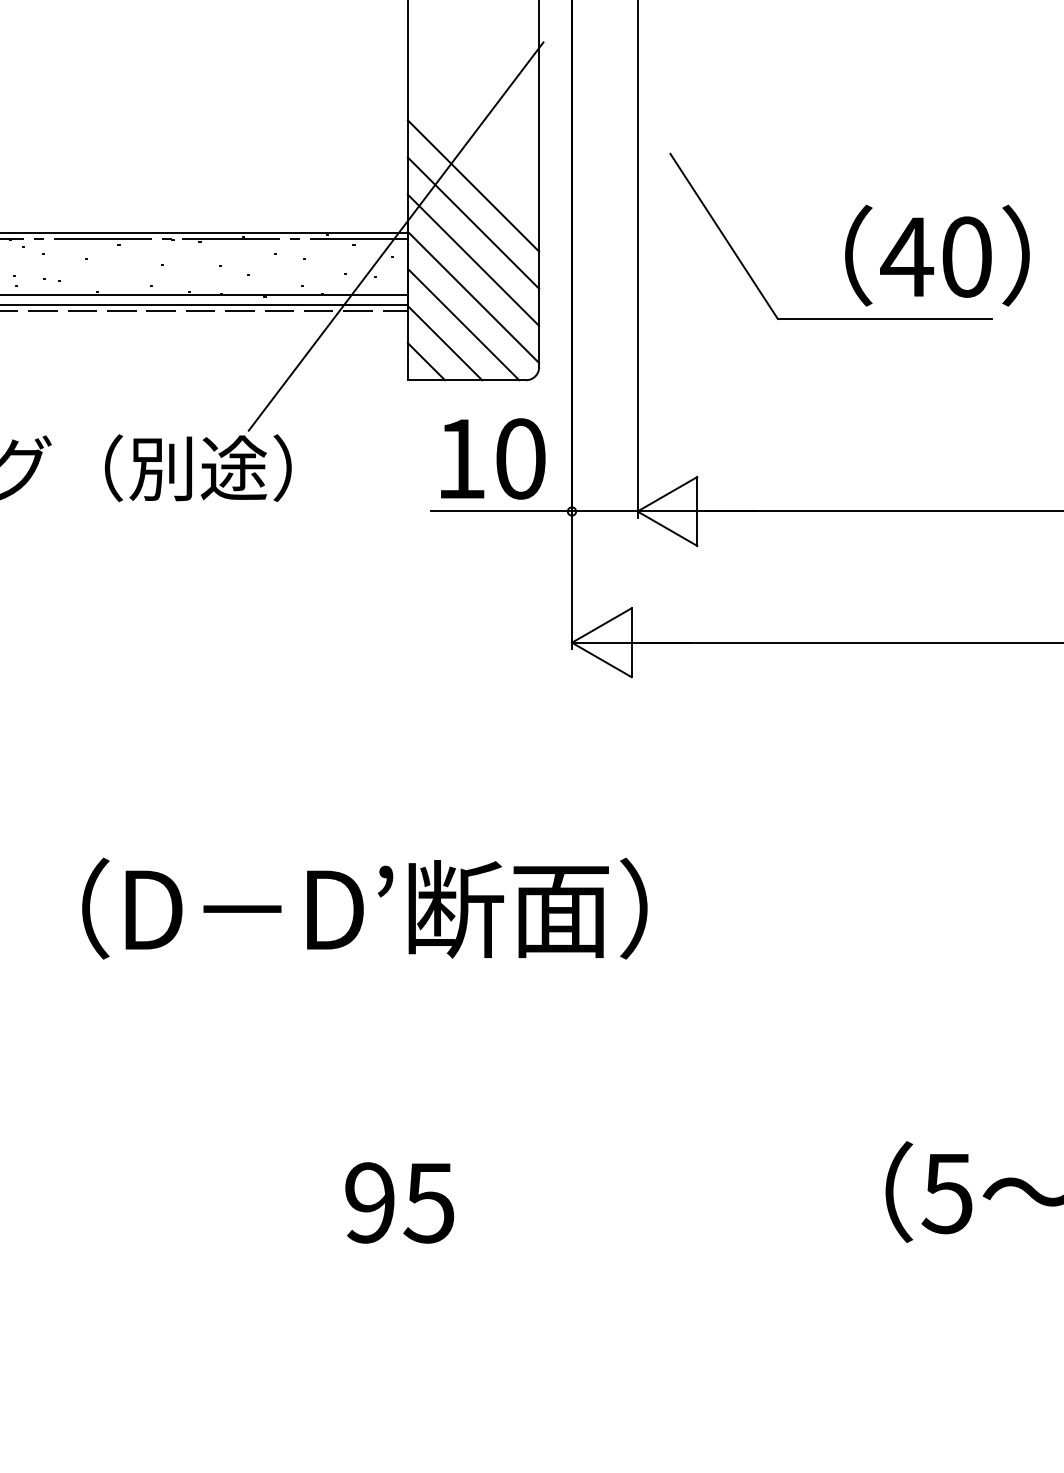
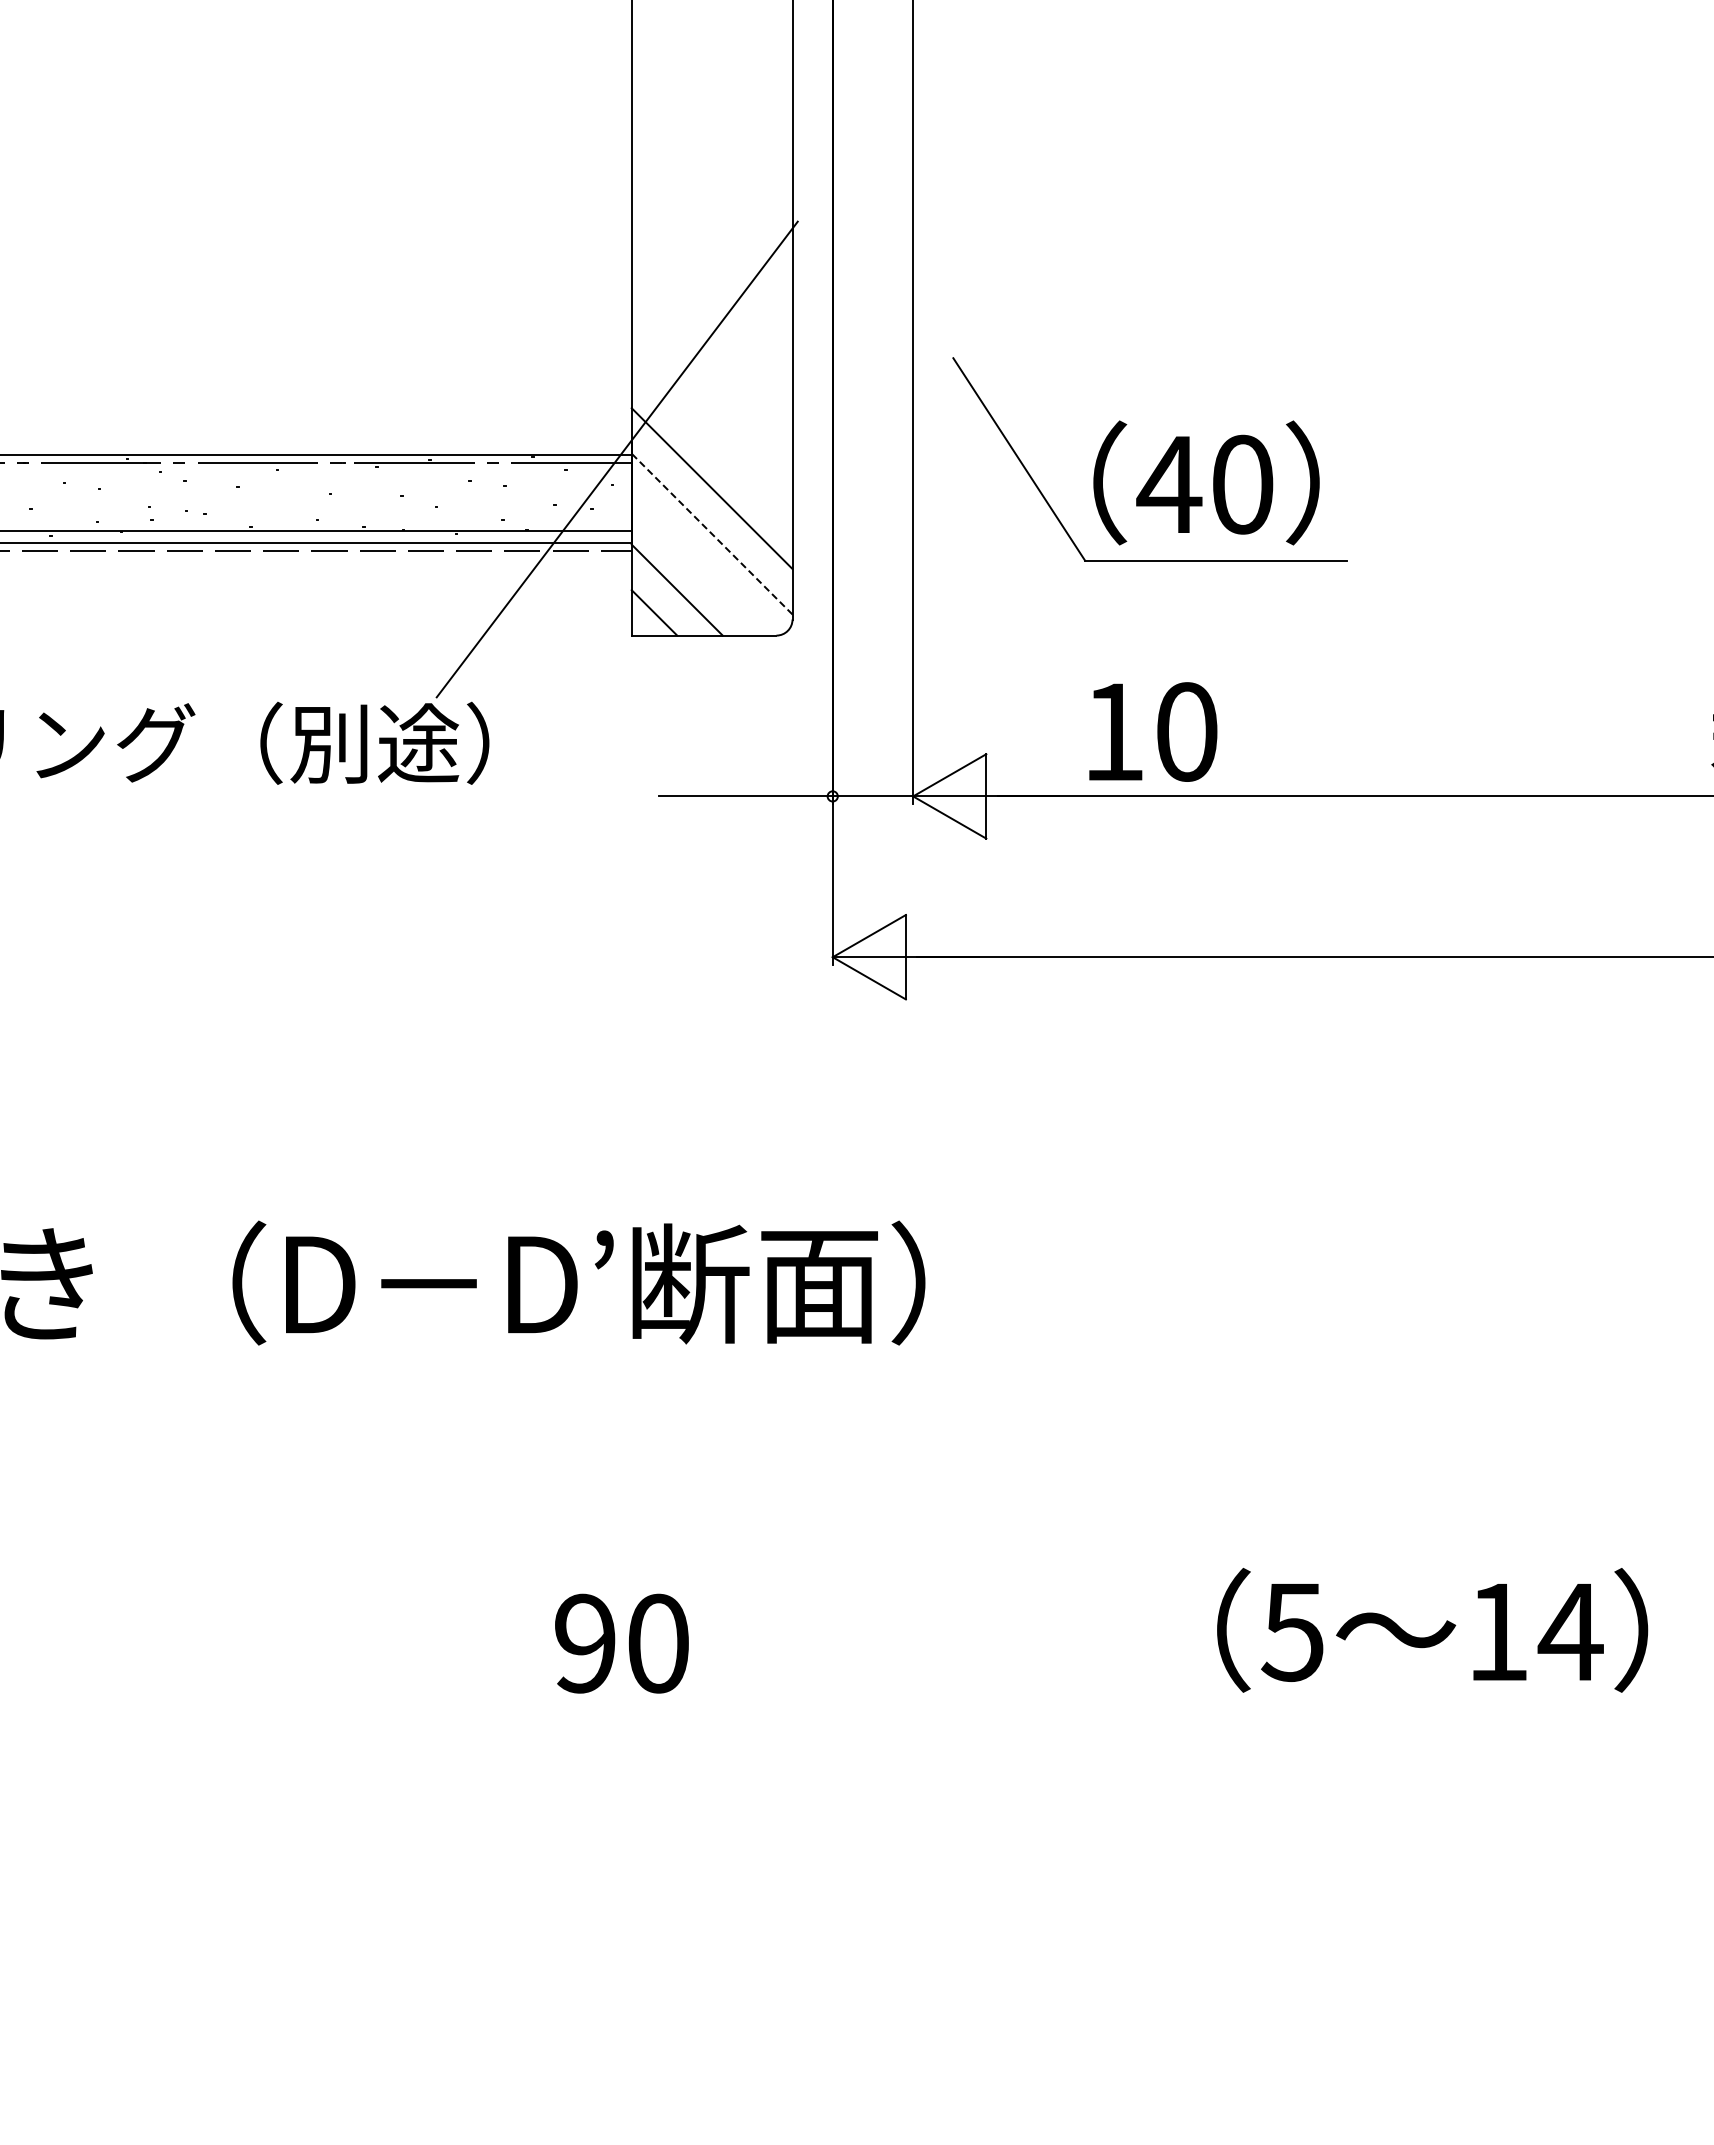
line: (473, 185) -> (711, 397), removed
line: (473, 222) -> (711, 442), removed
text: (937, 255) -> (1206, 482), moved
line: (473, 297) -> (712, 534), solid -> dashed
line: (463, 324) -> (699, 567), removed
text: (493, 458) -> (1153, 731), moved
text: (428, 1202) -> (657, 1643), 95 -> 90

